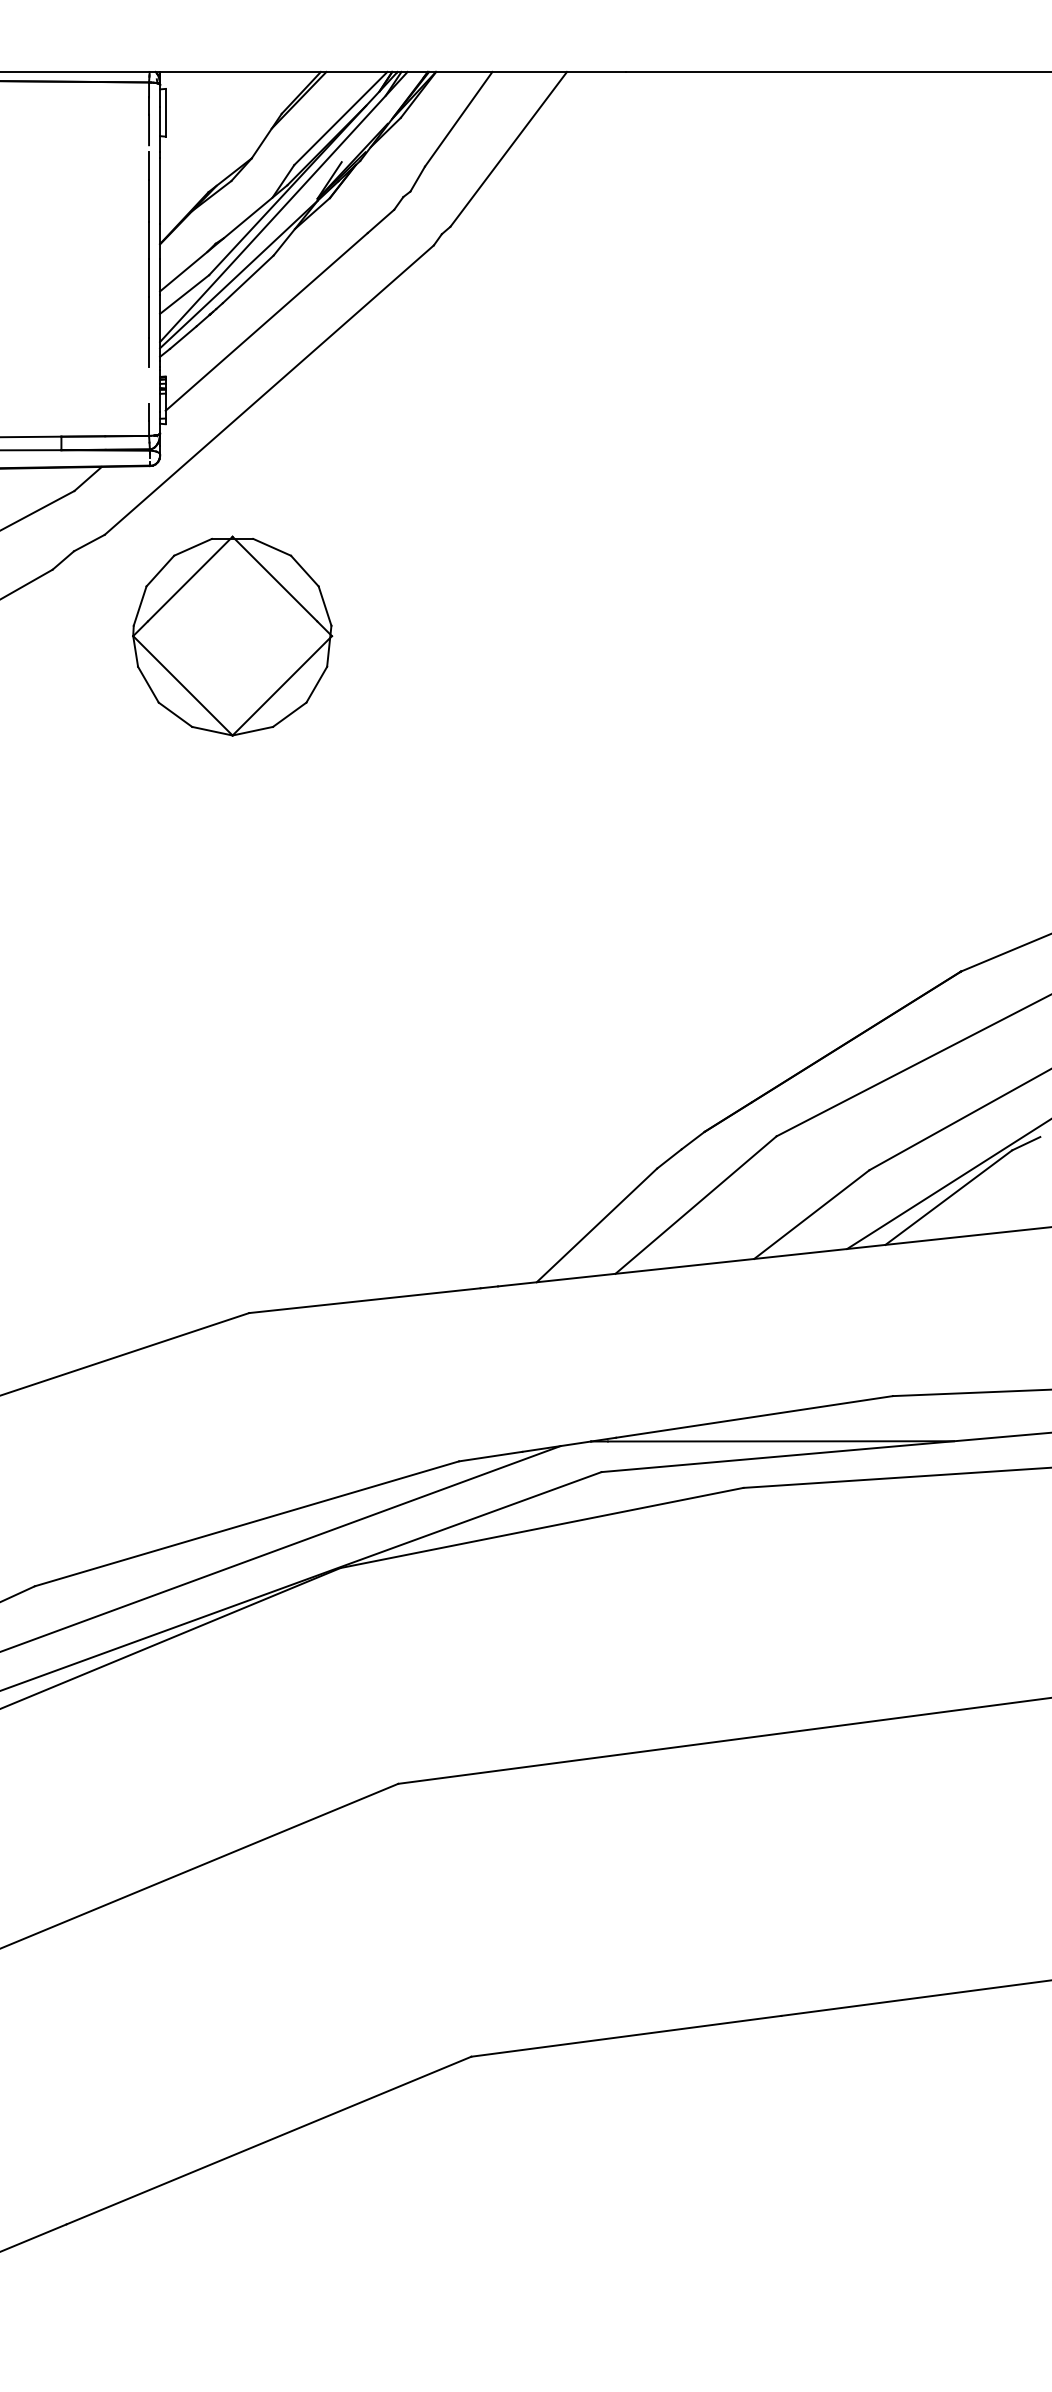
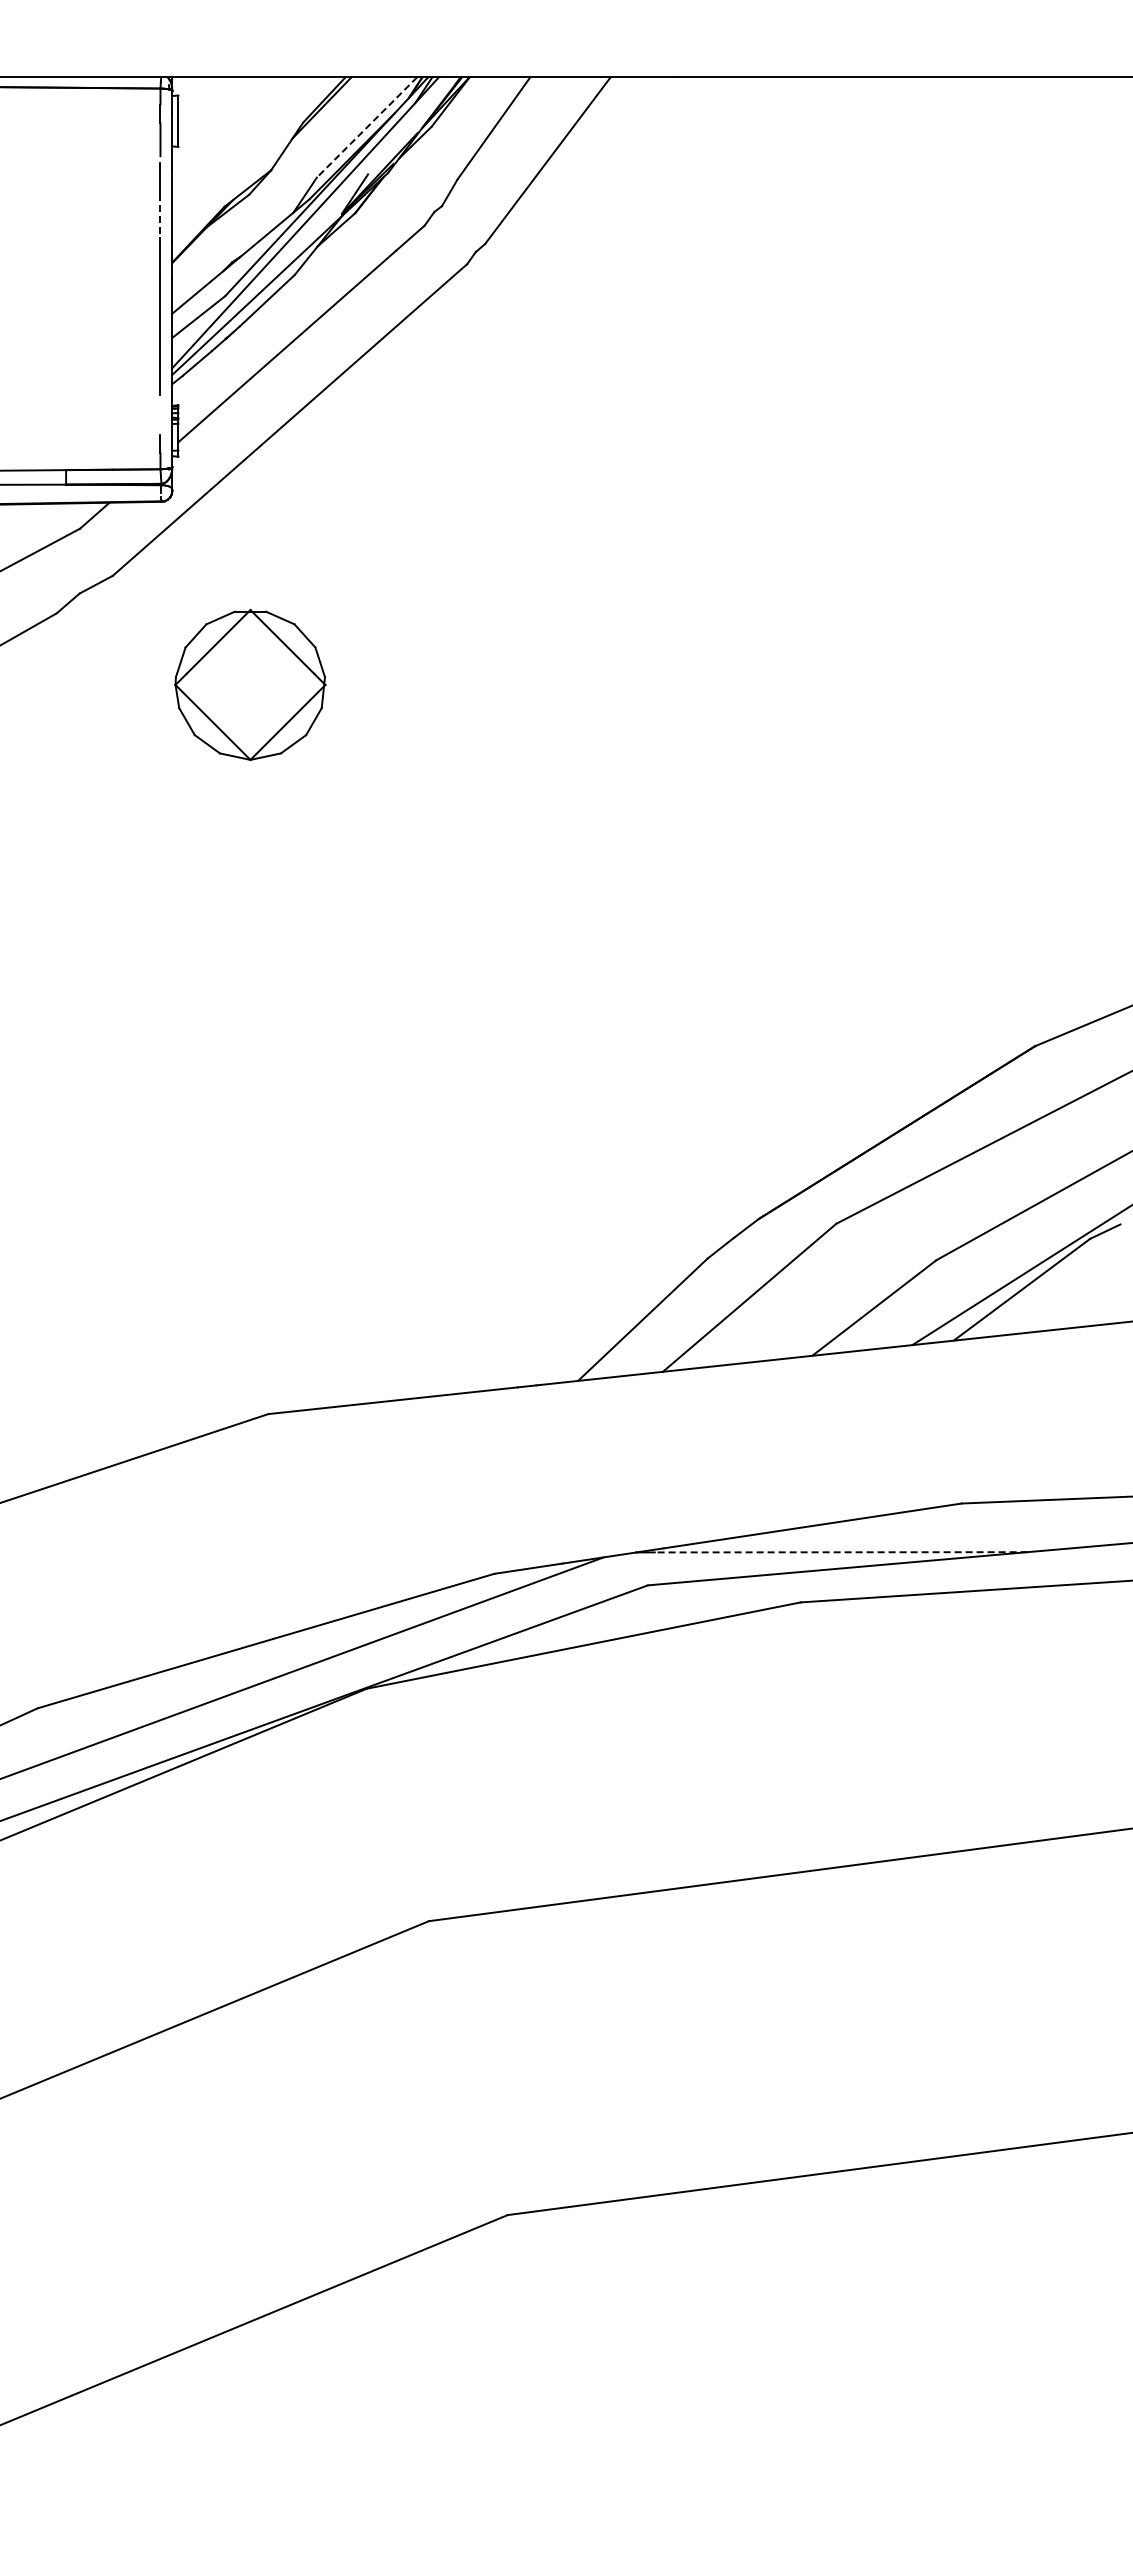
line: (341, 118) -> (367, 127), solid -> dashed
line: (149, 201) -> (160, 216), solid -> dashed
part: (232, 635) -> (250, 684), size x0.7
line: (780, 1441) -> (840, 1552), solid -> dashed

